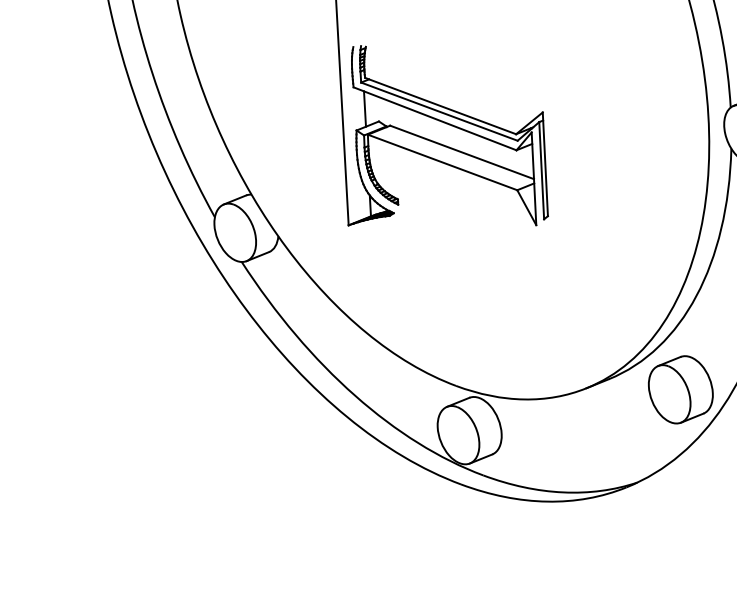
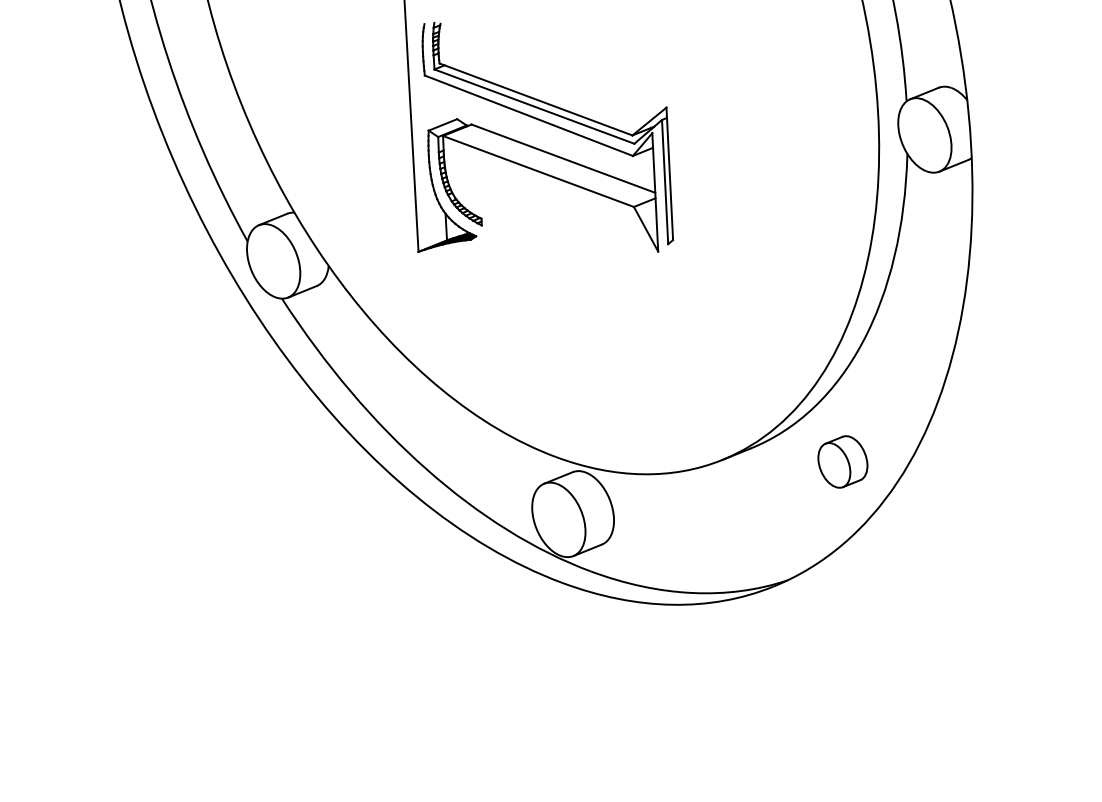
line: (365, 108) -> (439, 102), removed
part: (680, 389) -> (842, 461), size x0.6

